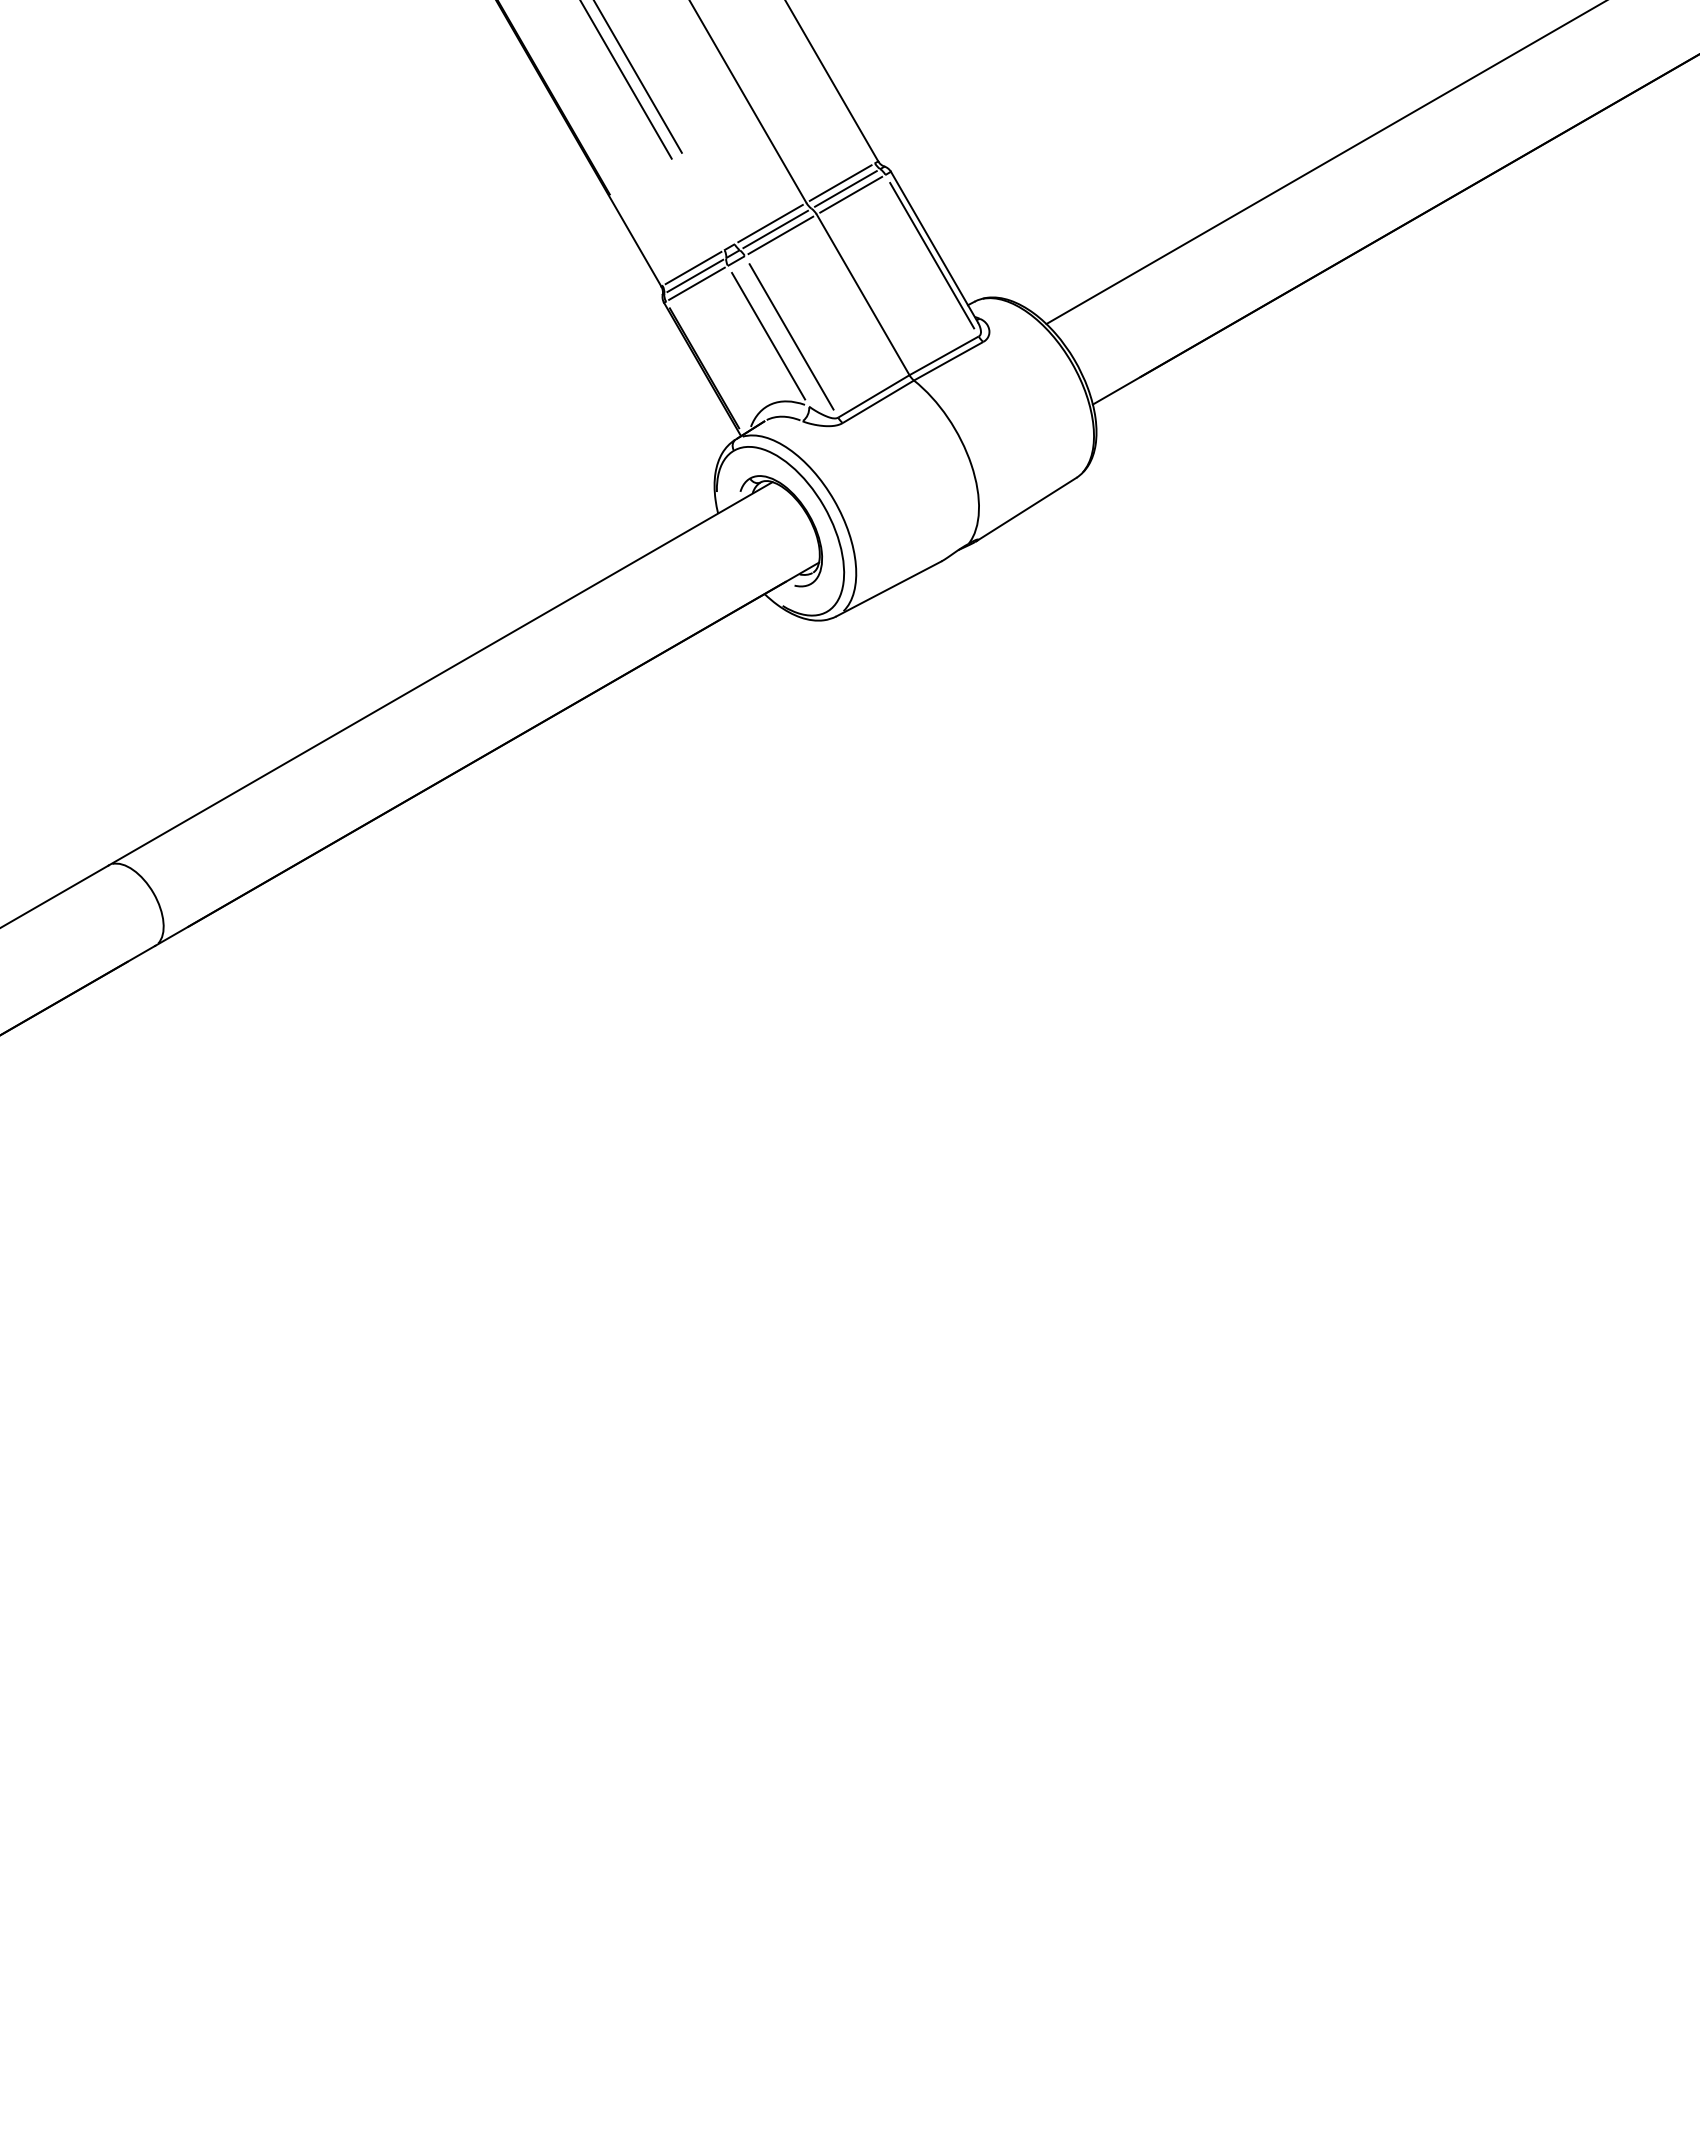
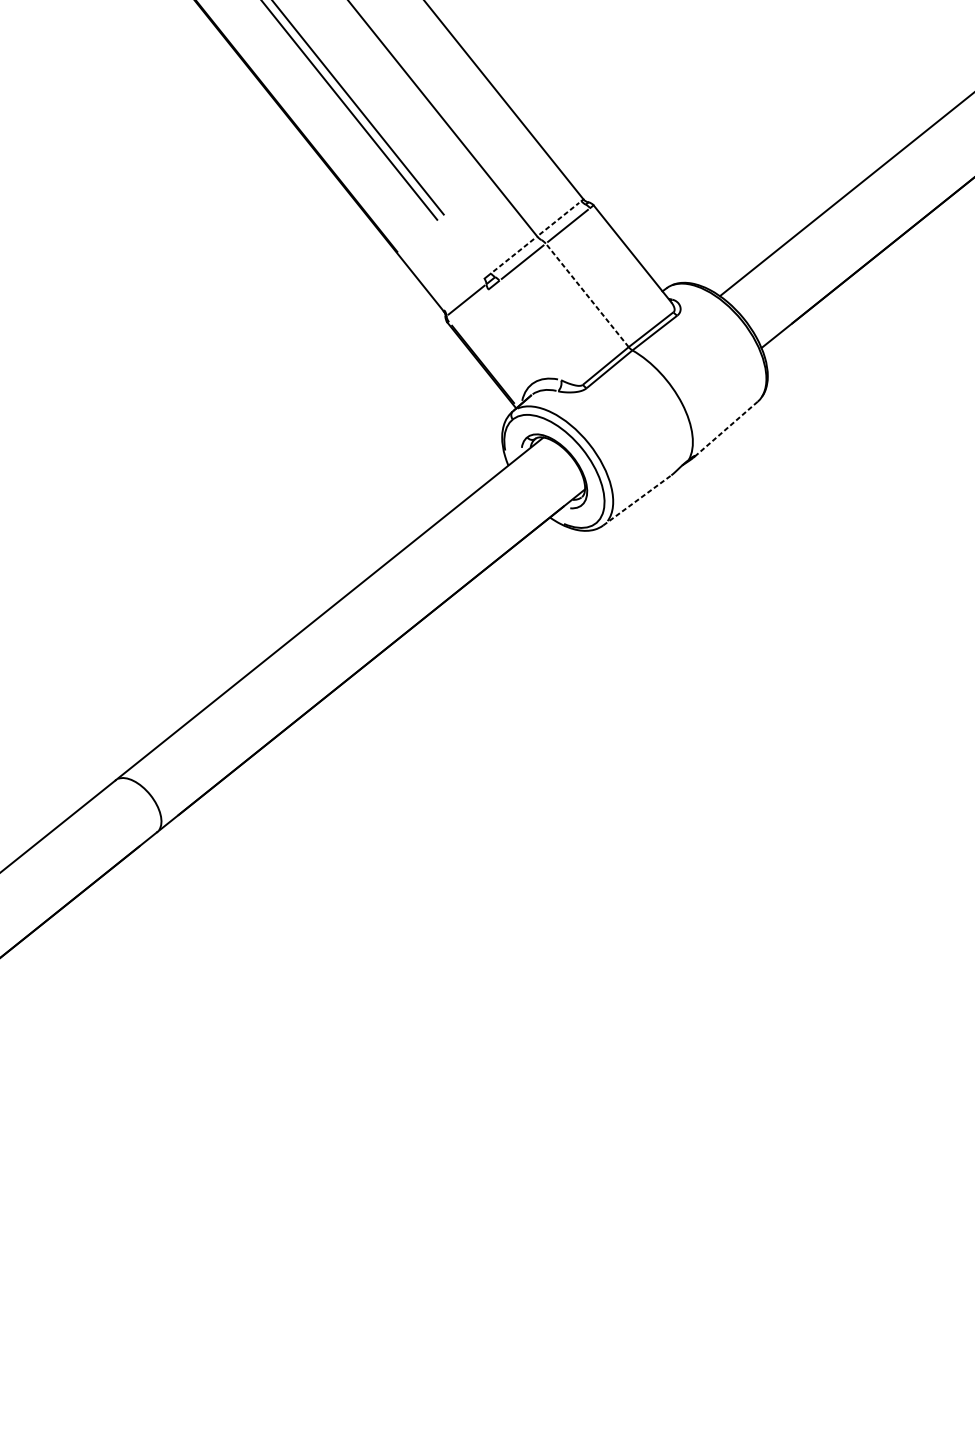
line: (840, 183) -> (559, 219), solid -> dashed
line: (845, 188) -> (563, 222), removed
line: (771, 223) -> (514, 254), solid -> dashed
line: (775, 229) -> (518, 258), removed
line: (932, 255) -> (632, 260), removed
line: (693, 267) -> (464, 294), removed
line: (696, 283) -> (468, 305), removed
line: (863, 294) -> (587, 295), solid -> dashed
line: (768, 335) -> (524, 334), removed
line: (791, 336) -> (541, 332), removed
line: (1025, 509) -> (725, 429), solid -> dashed
line: (889, 588) -> (637, 500), solid -> dashed

